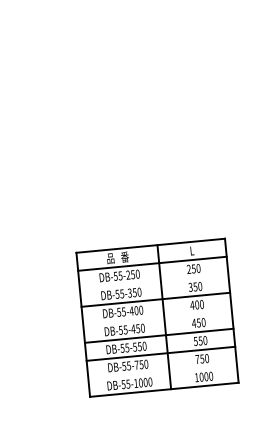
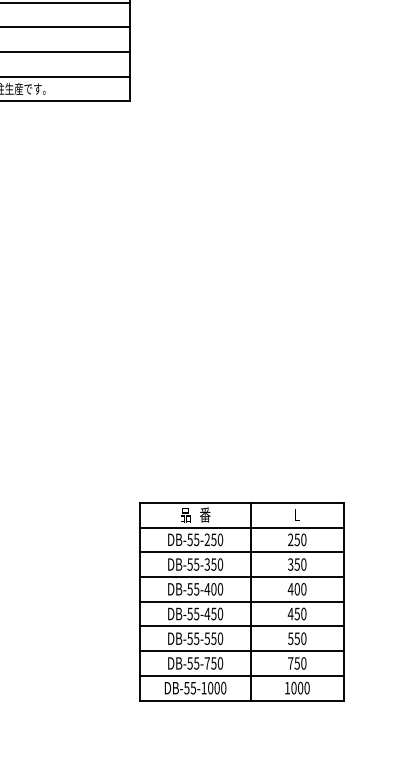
line: (154, 282) -> (241, 552), added
line: (157, 317) -> (241, 601), added
line: (162, 371) -> (241, 675), added

